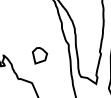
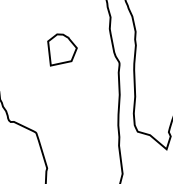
part: (39, 55) -> (60, 49), moved

